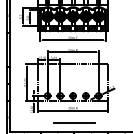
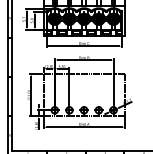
line: (74, 122) -> (85, 140), removed

